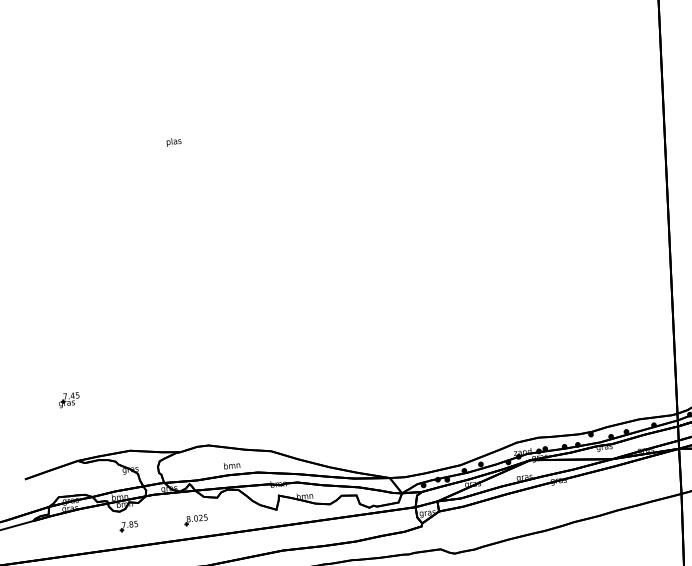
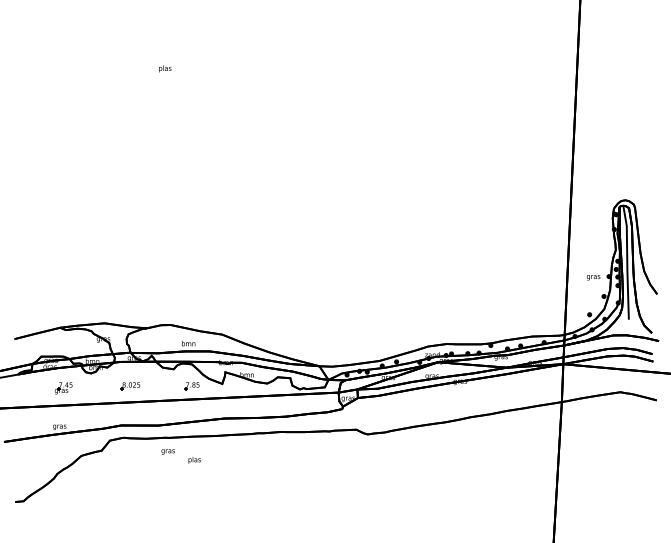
part: (69, 400) -> (63, 388), moved
part: (196, 520) -> (130, 386), moved
part: (128, 526) -> (191, 386), moved

